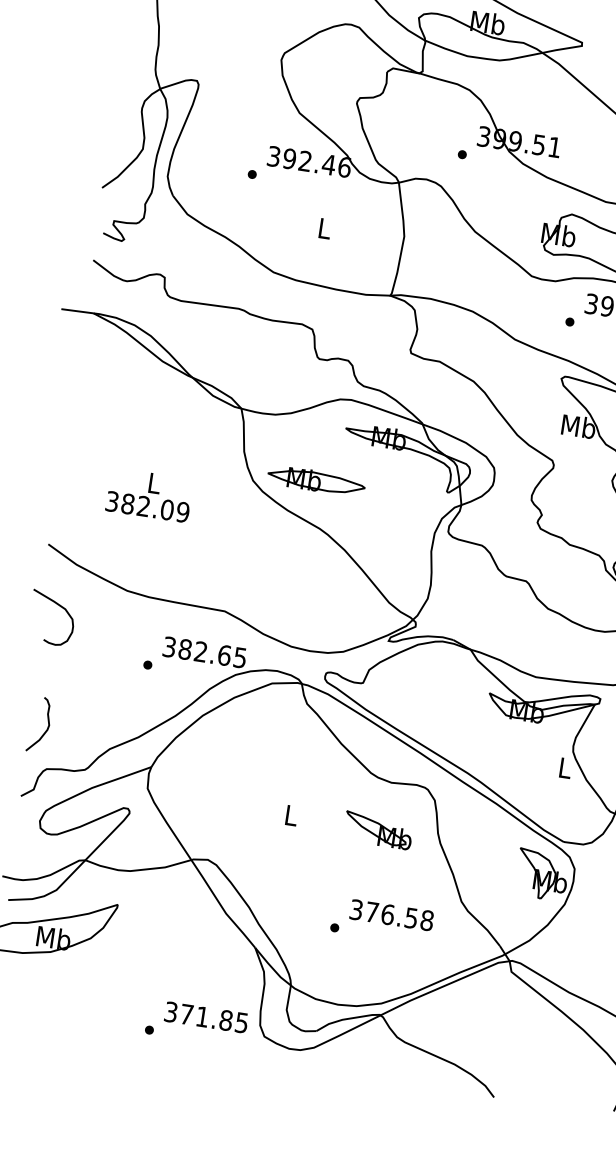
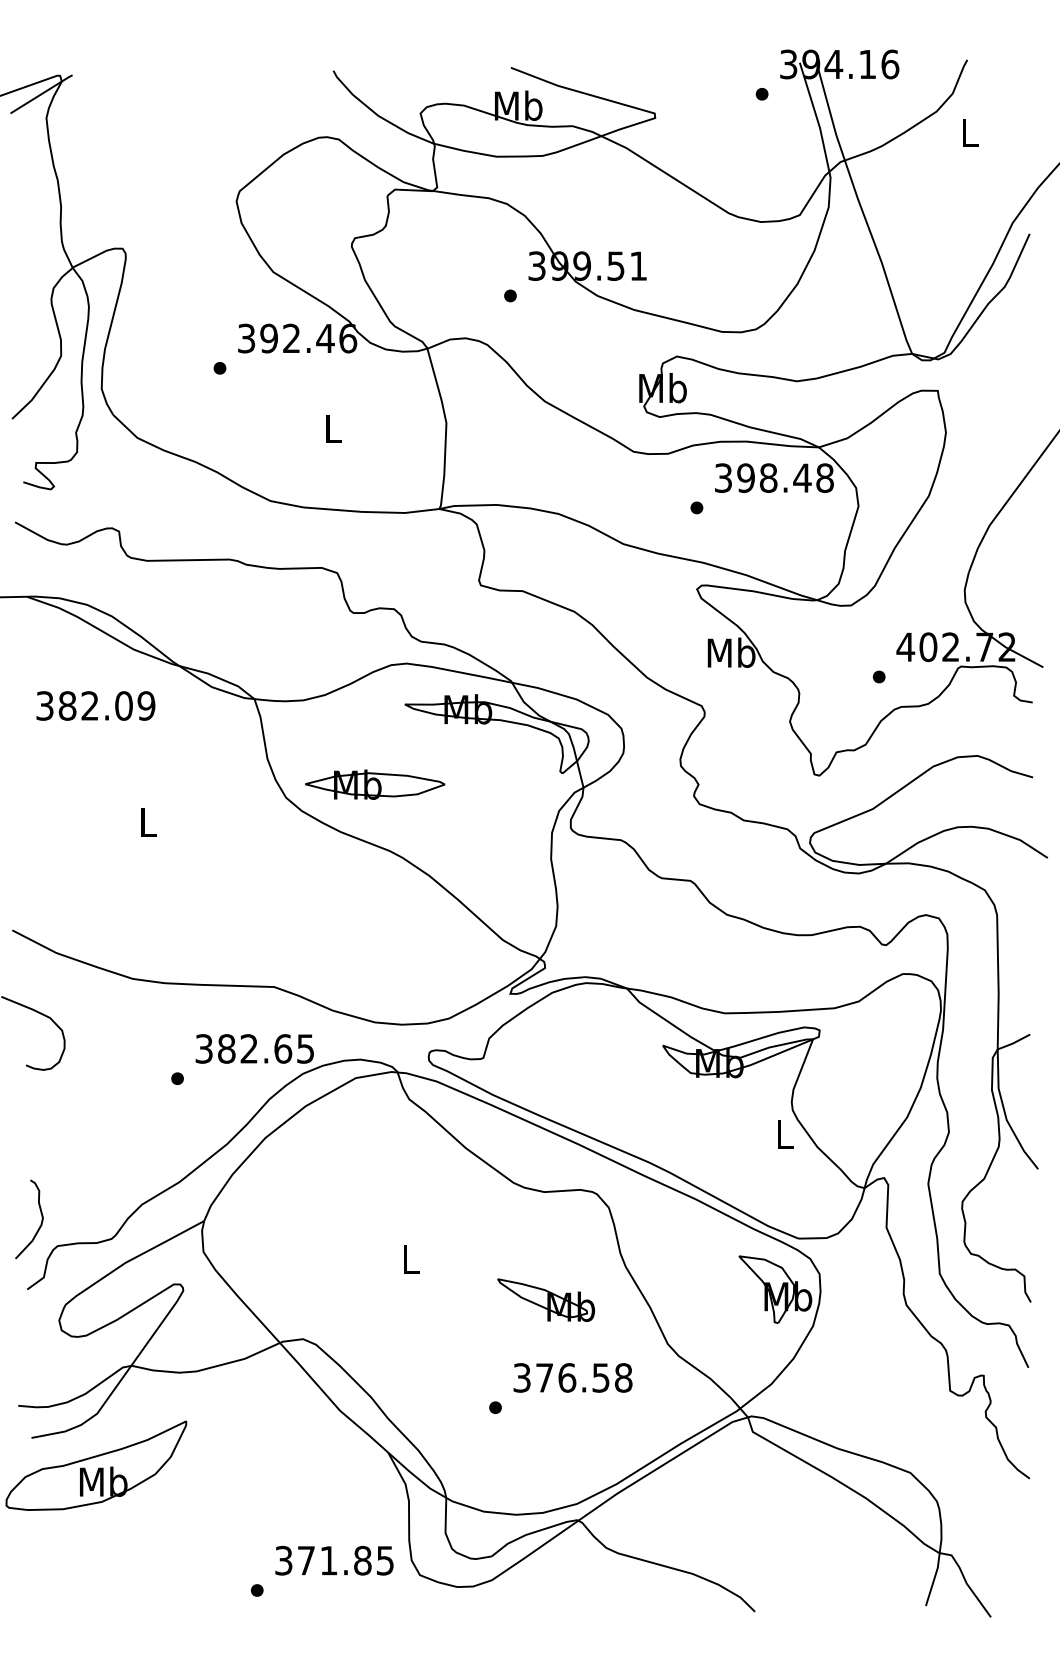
text: (147, 506) -> (95, 705), moved
curve: (46, 728) -> (40, 1223), moved
part: (378, 830) -> (546, 1299), moved

